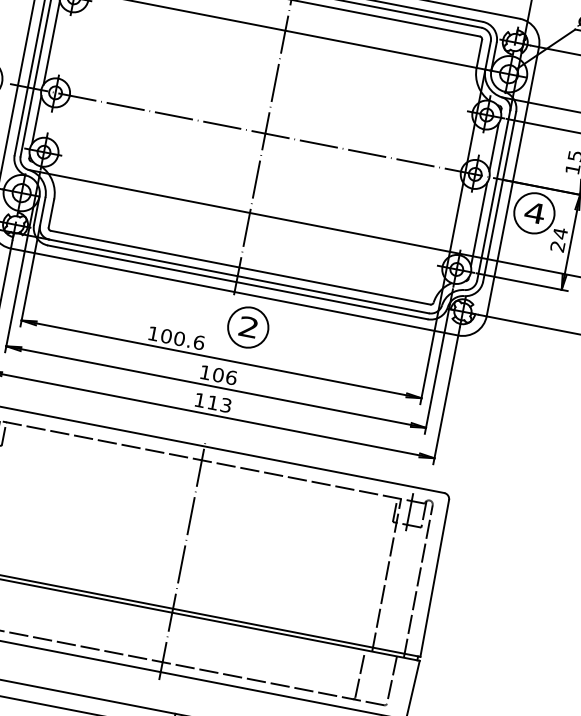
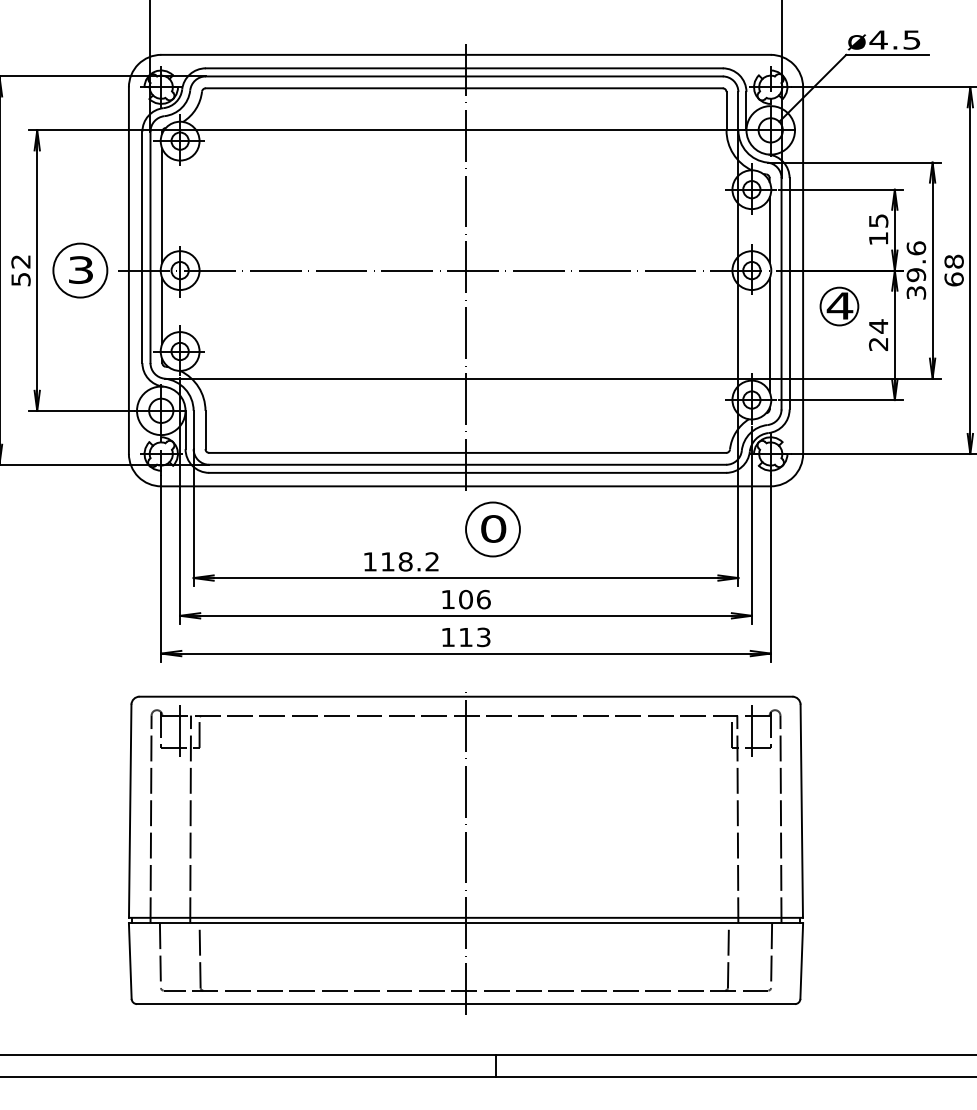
circle: (534, 213) -> (839, 306), size x0.7
text: (248, 326) -> (493, 528), 2 -> 0
text: (183, 339) -> (410, 561), 100.6 -> 118.2

